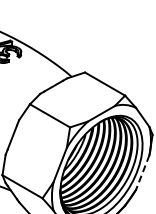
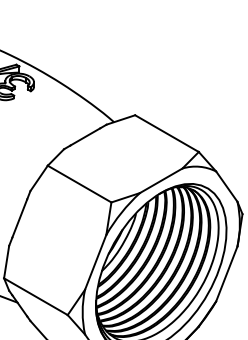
line: (142, 172) -> (226, 273), dashed -> solid

